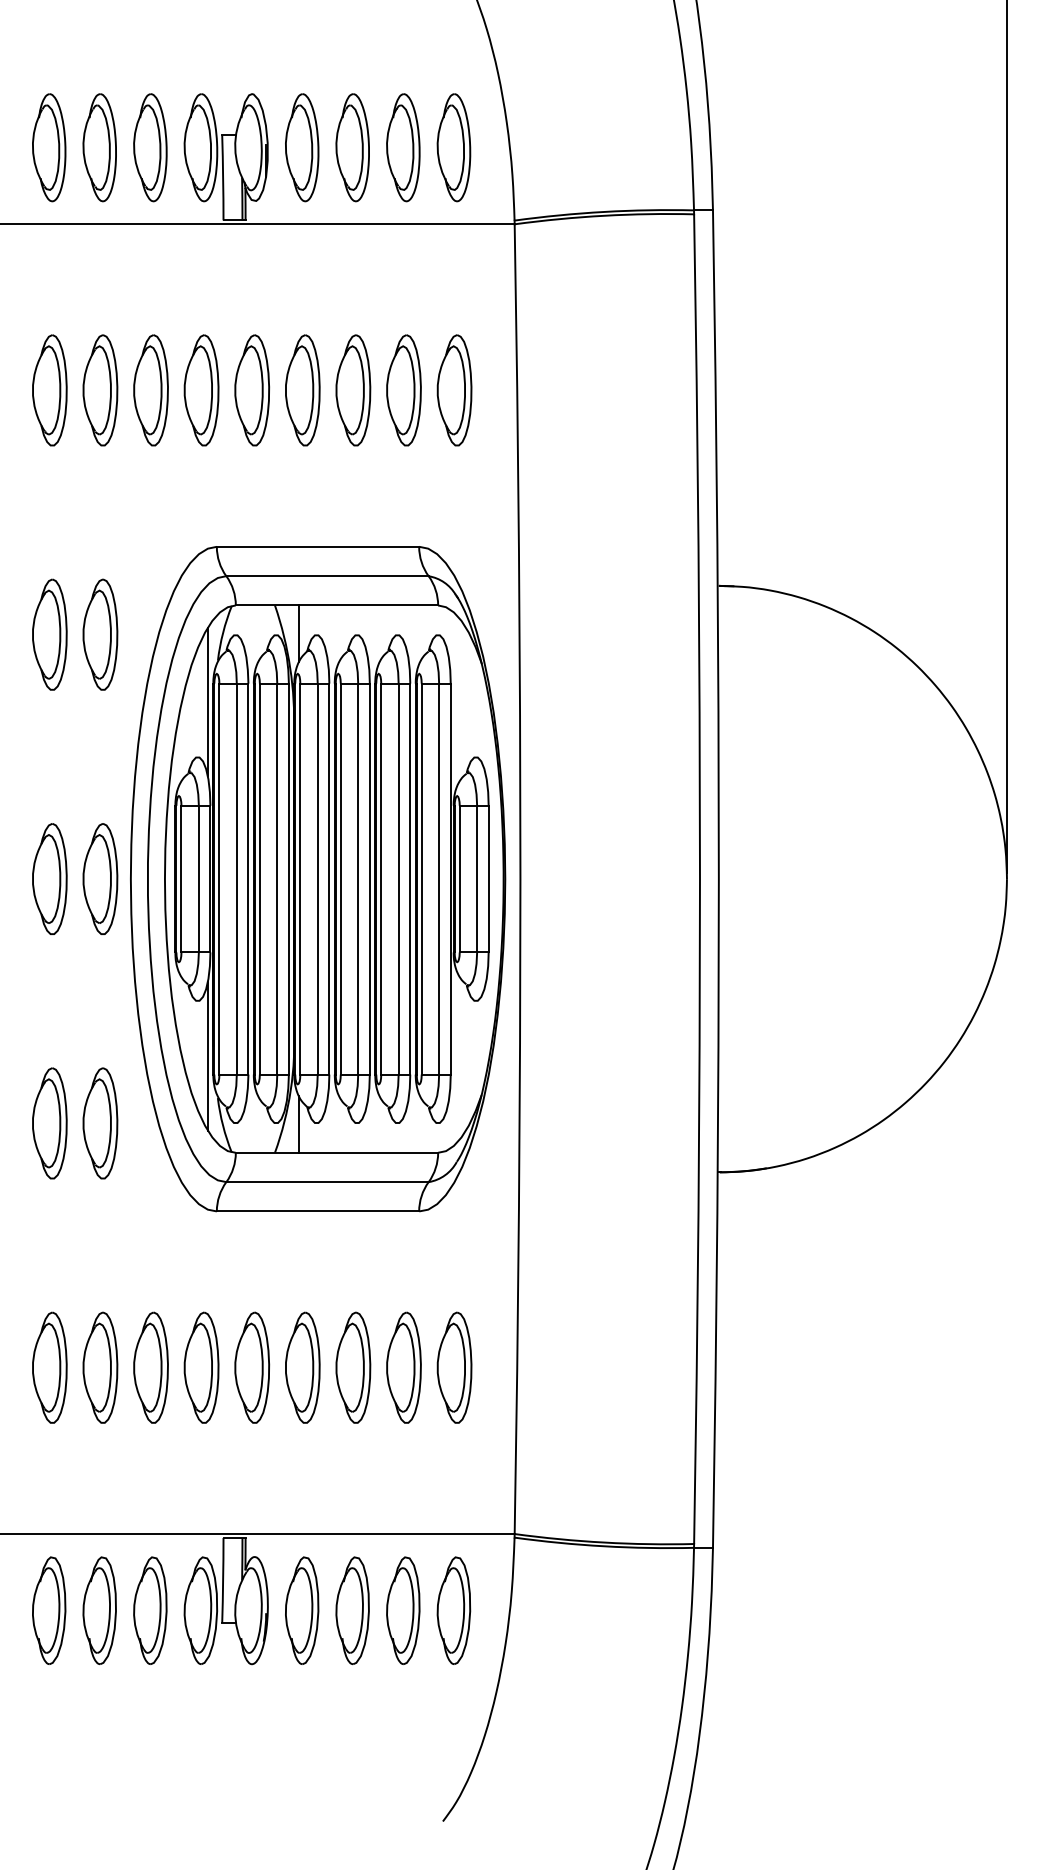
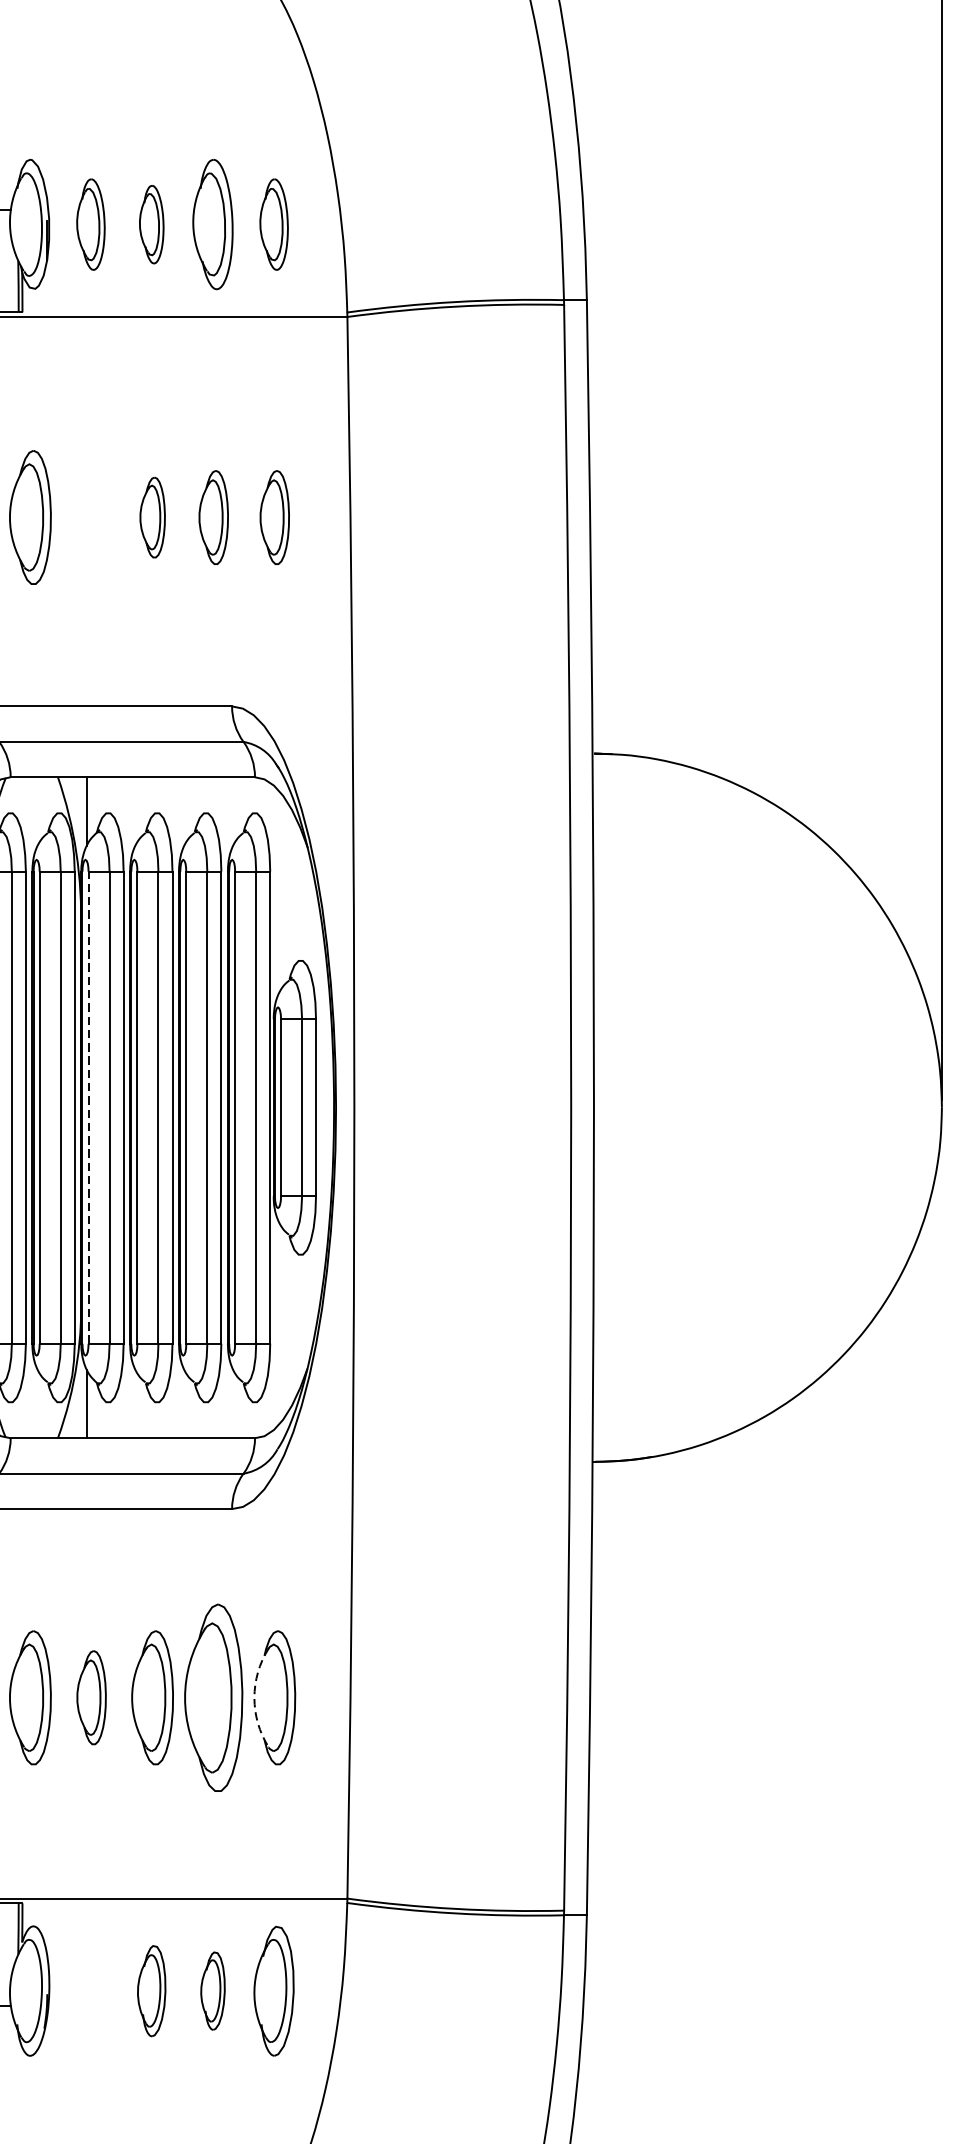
part: (302, 147) -> (91, 224), size x0.7
part: (352, 147) -> (151, 224), size x0.6
part: (453, 147) -> (273, 224), size x0.7
part: (302, 390) -> (91, 517), removed
part: (353, 390) -> (152, 517), size x0.6
part: (403, 390) -> (213, 517), size x0.7
part: (454, 390) -> (274, 517), size x0.7
line: (300, 878) -> (88, 1106), solid -> dashed
part: (302, 1367) -> (91, 1697), size x0.7
part: (403, 1367) -> (213, 1697), size x1.4
arc: (437, 1367) -> (254, 1697), solid -> dashed
part: (302, 1610) -> (91, 1990), removed
part: (352, 1610) -> (151, 1990), size x0.7
part: (403, 1610) -> (213, 1990), size x0.6

